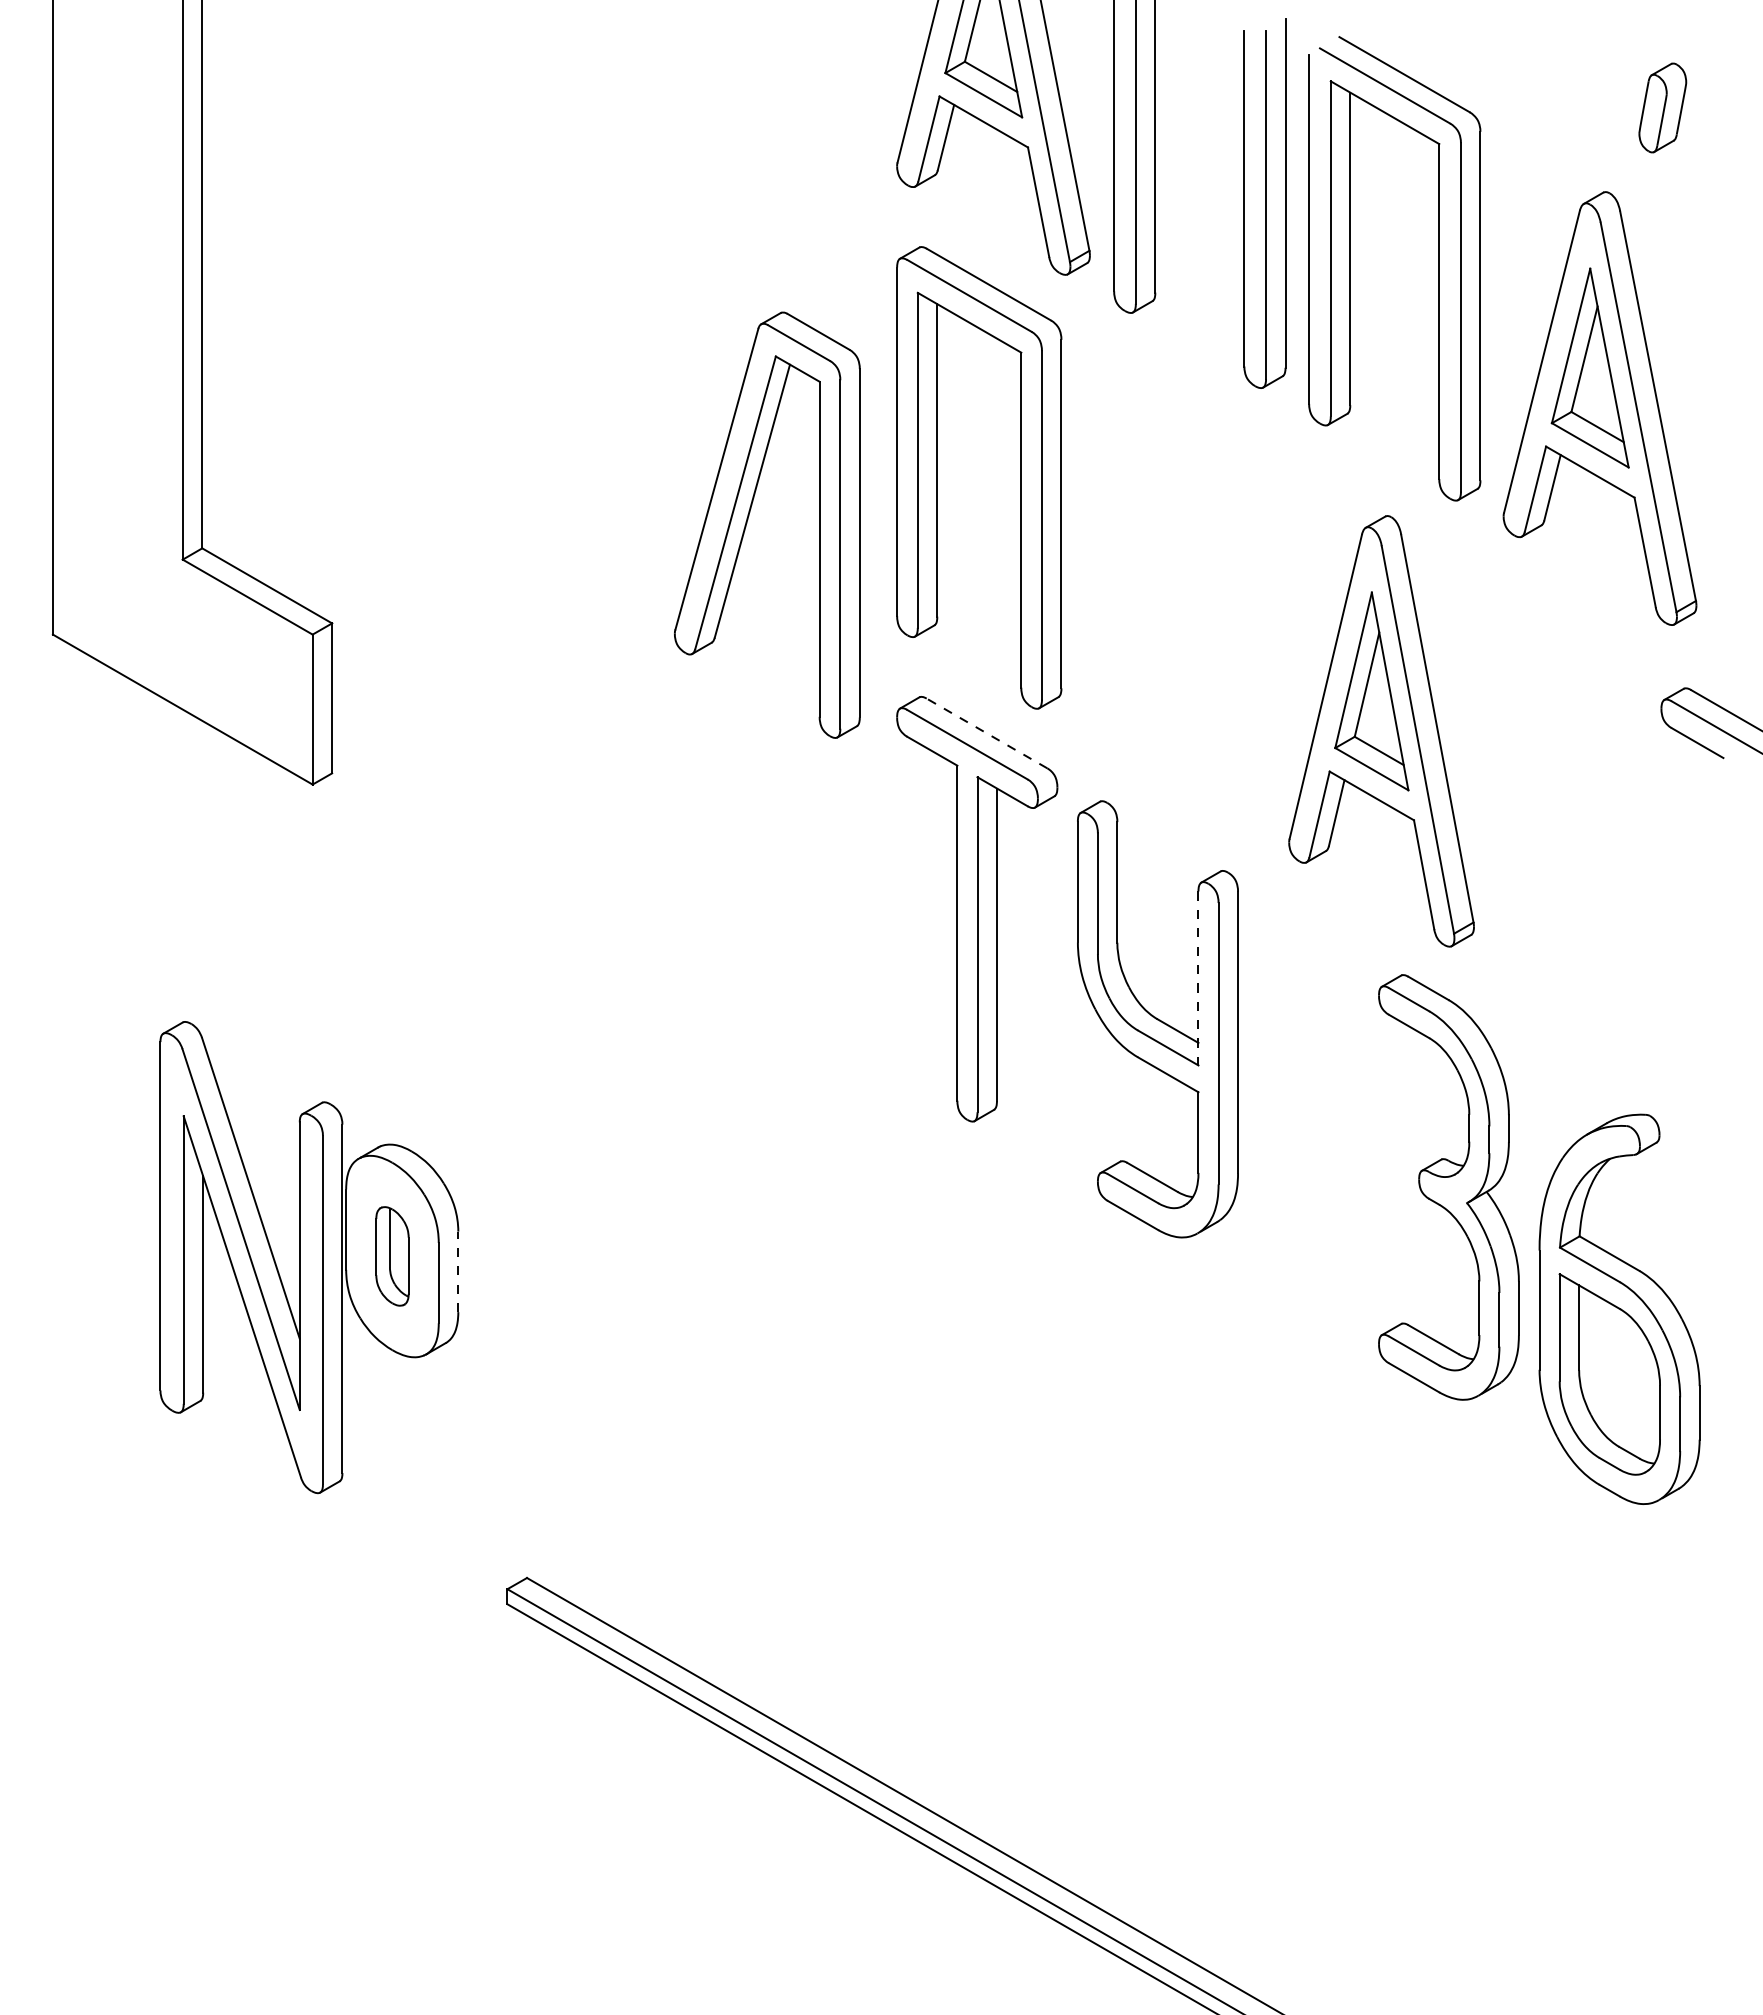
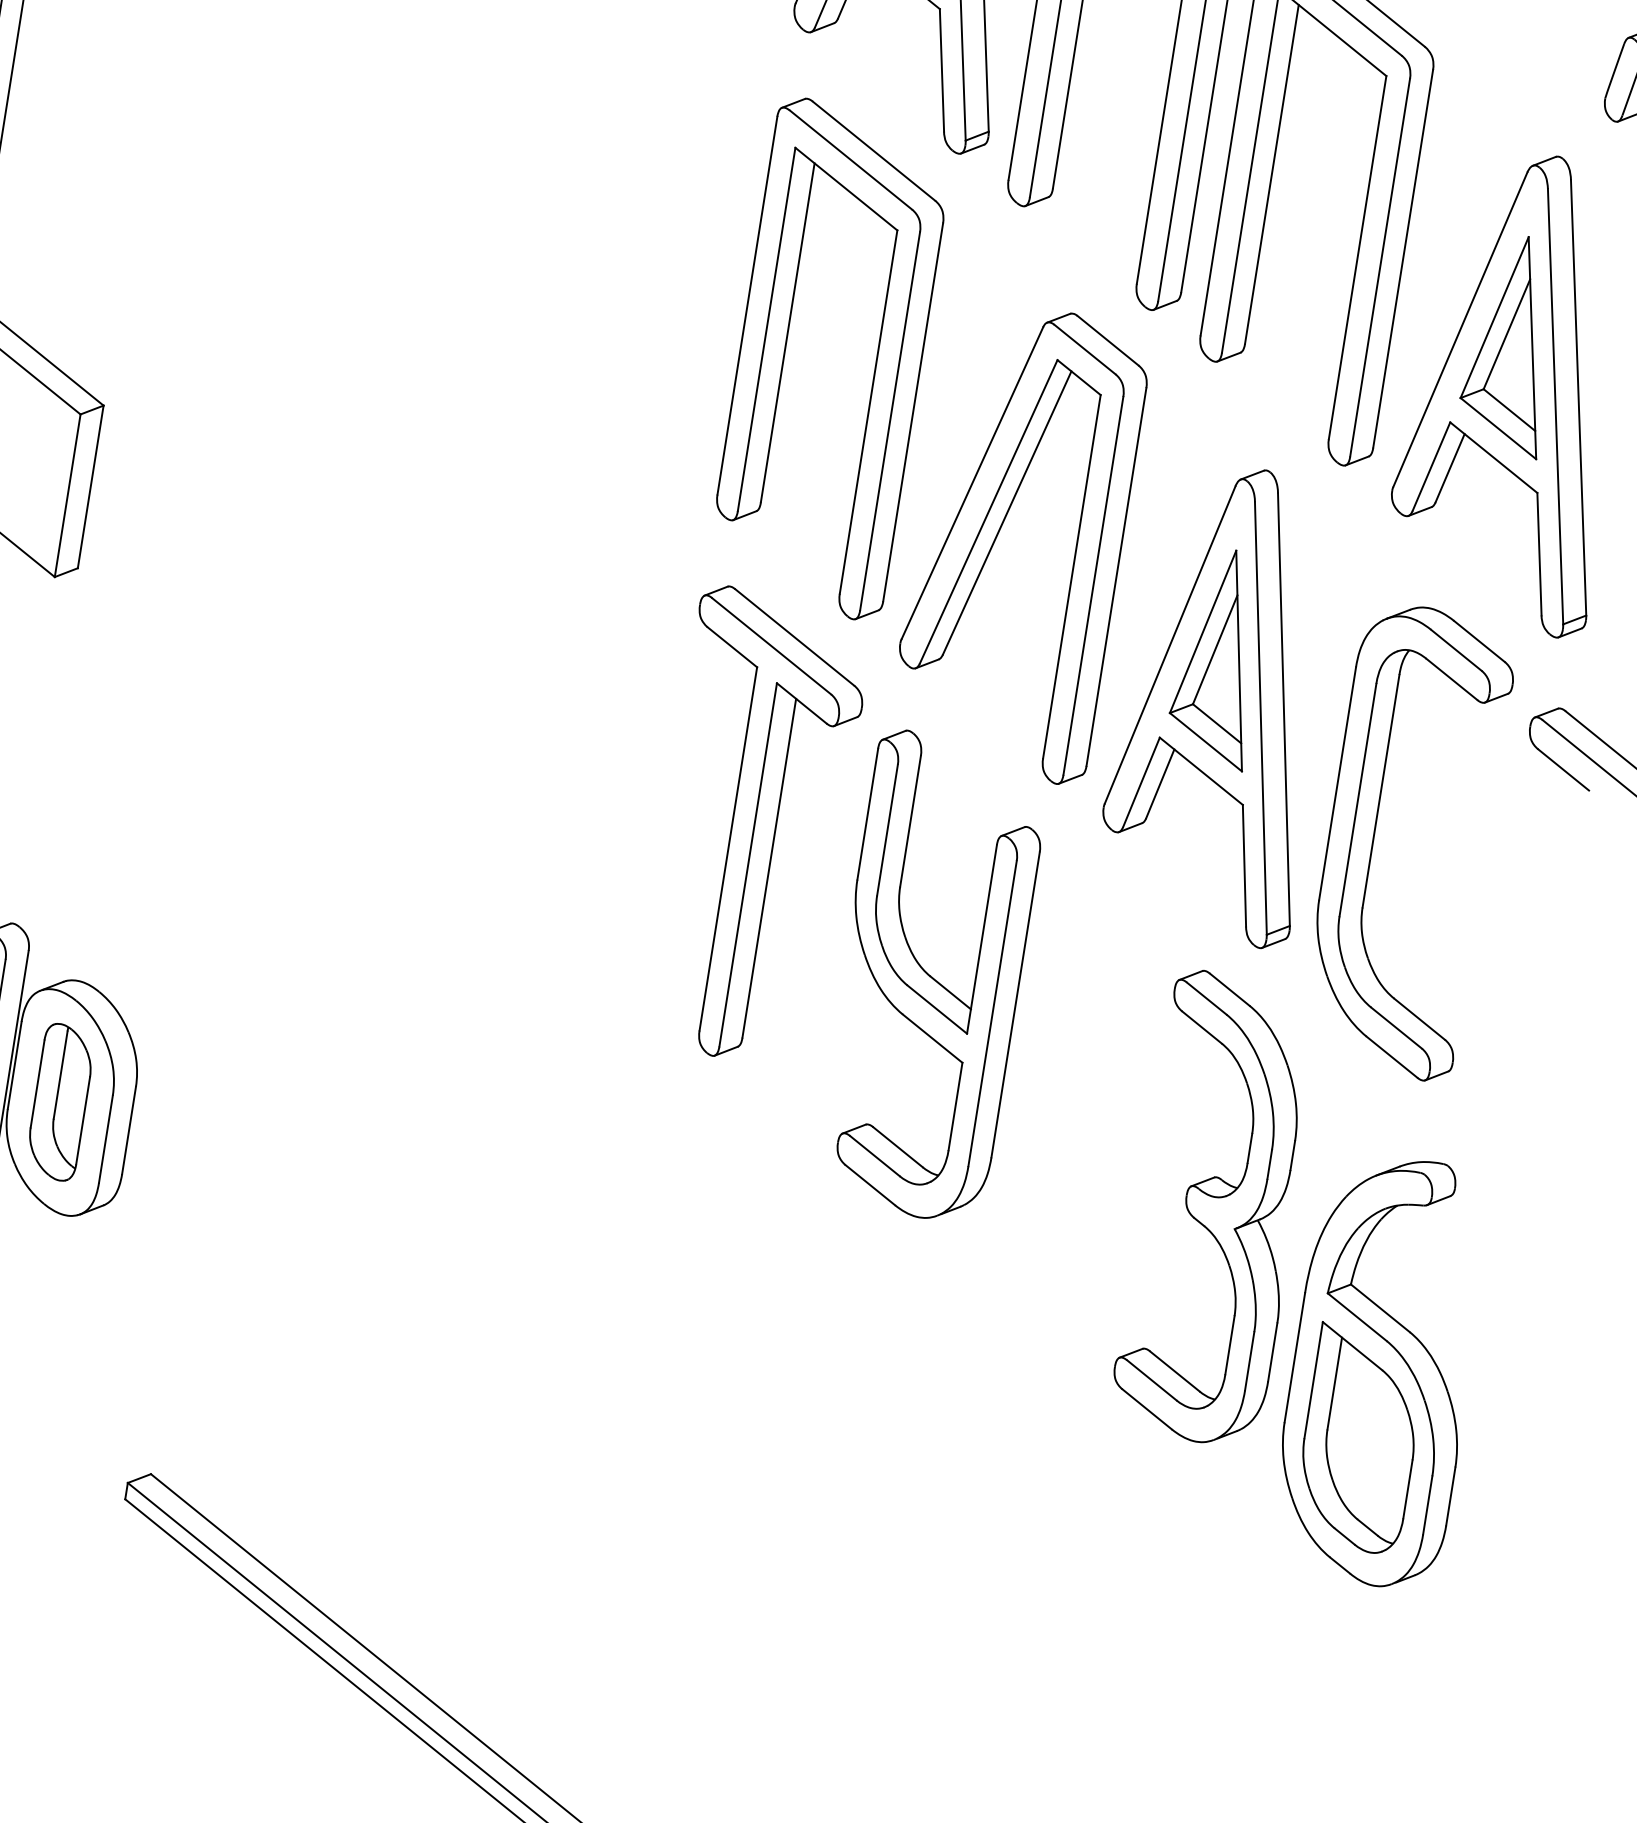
part: (748, 519) -> (999, 532), moved
line: (987, 733) -> (795, 637), dashed -> solid
part: (1536, 829) -> (1374, 835), added
line: (1198, 978) -> (982, 939), dashed -> solid
part: (392, 1256) -> (60, 1102), size x1.43
line: (458, 1271) -> (129, 1130), dashed -> solid

